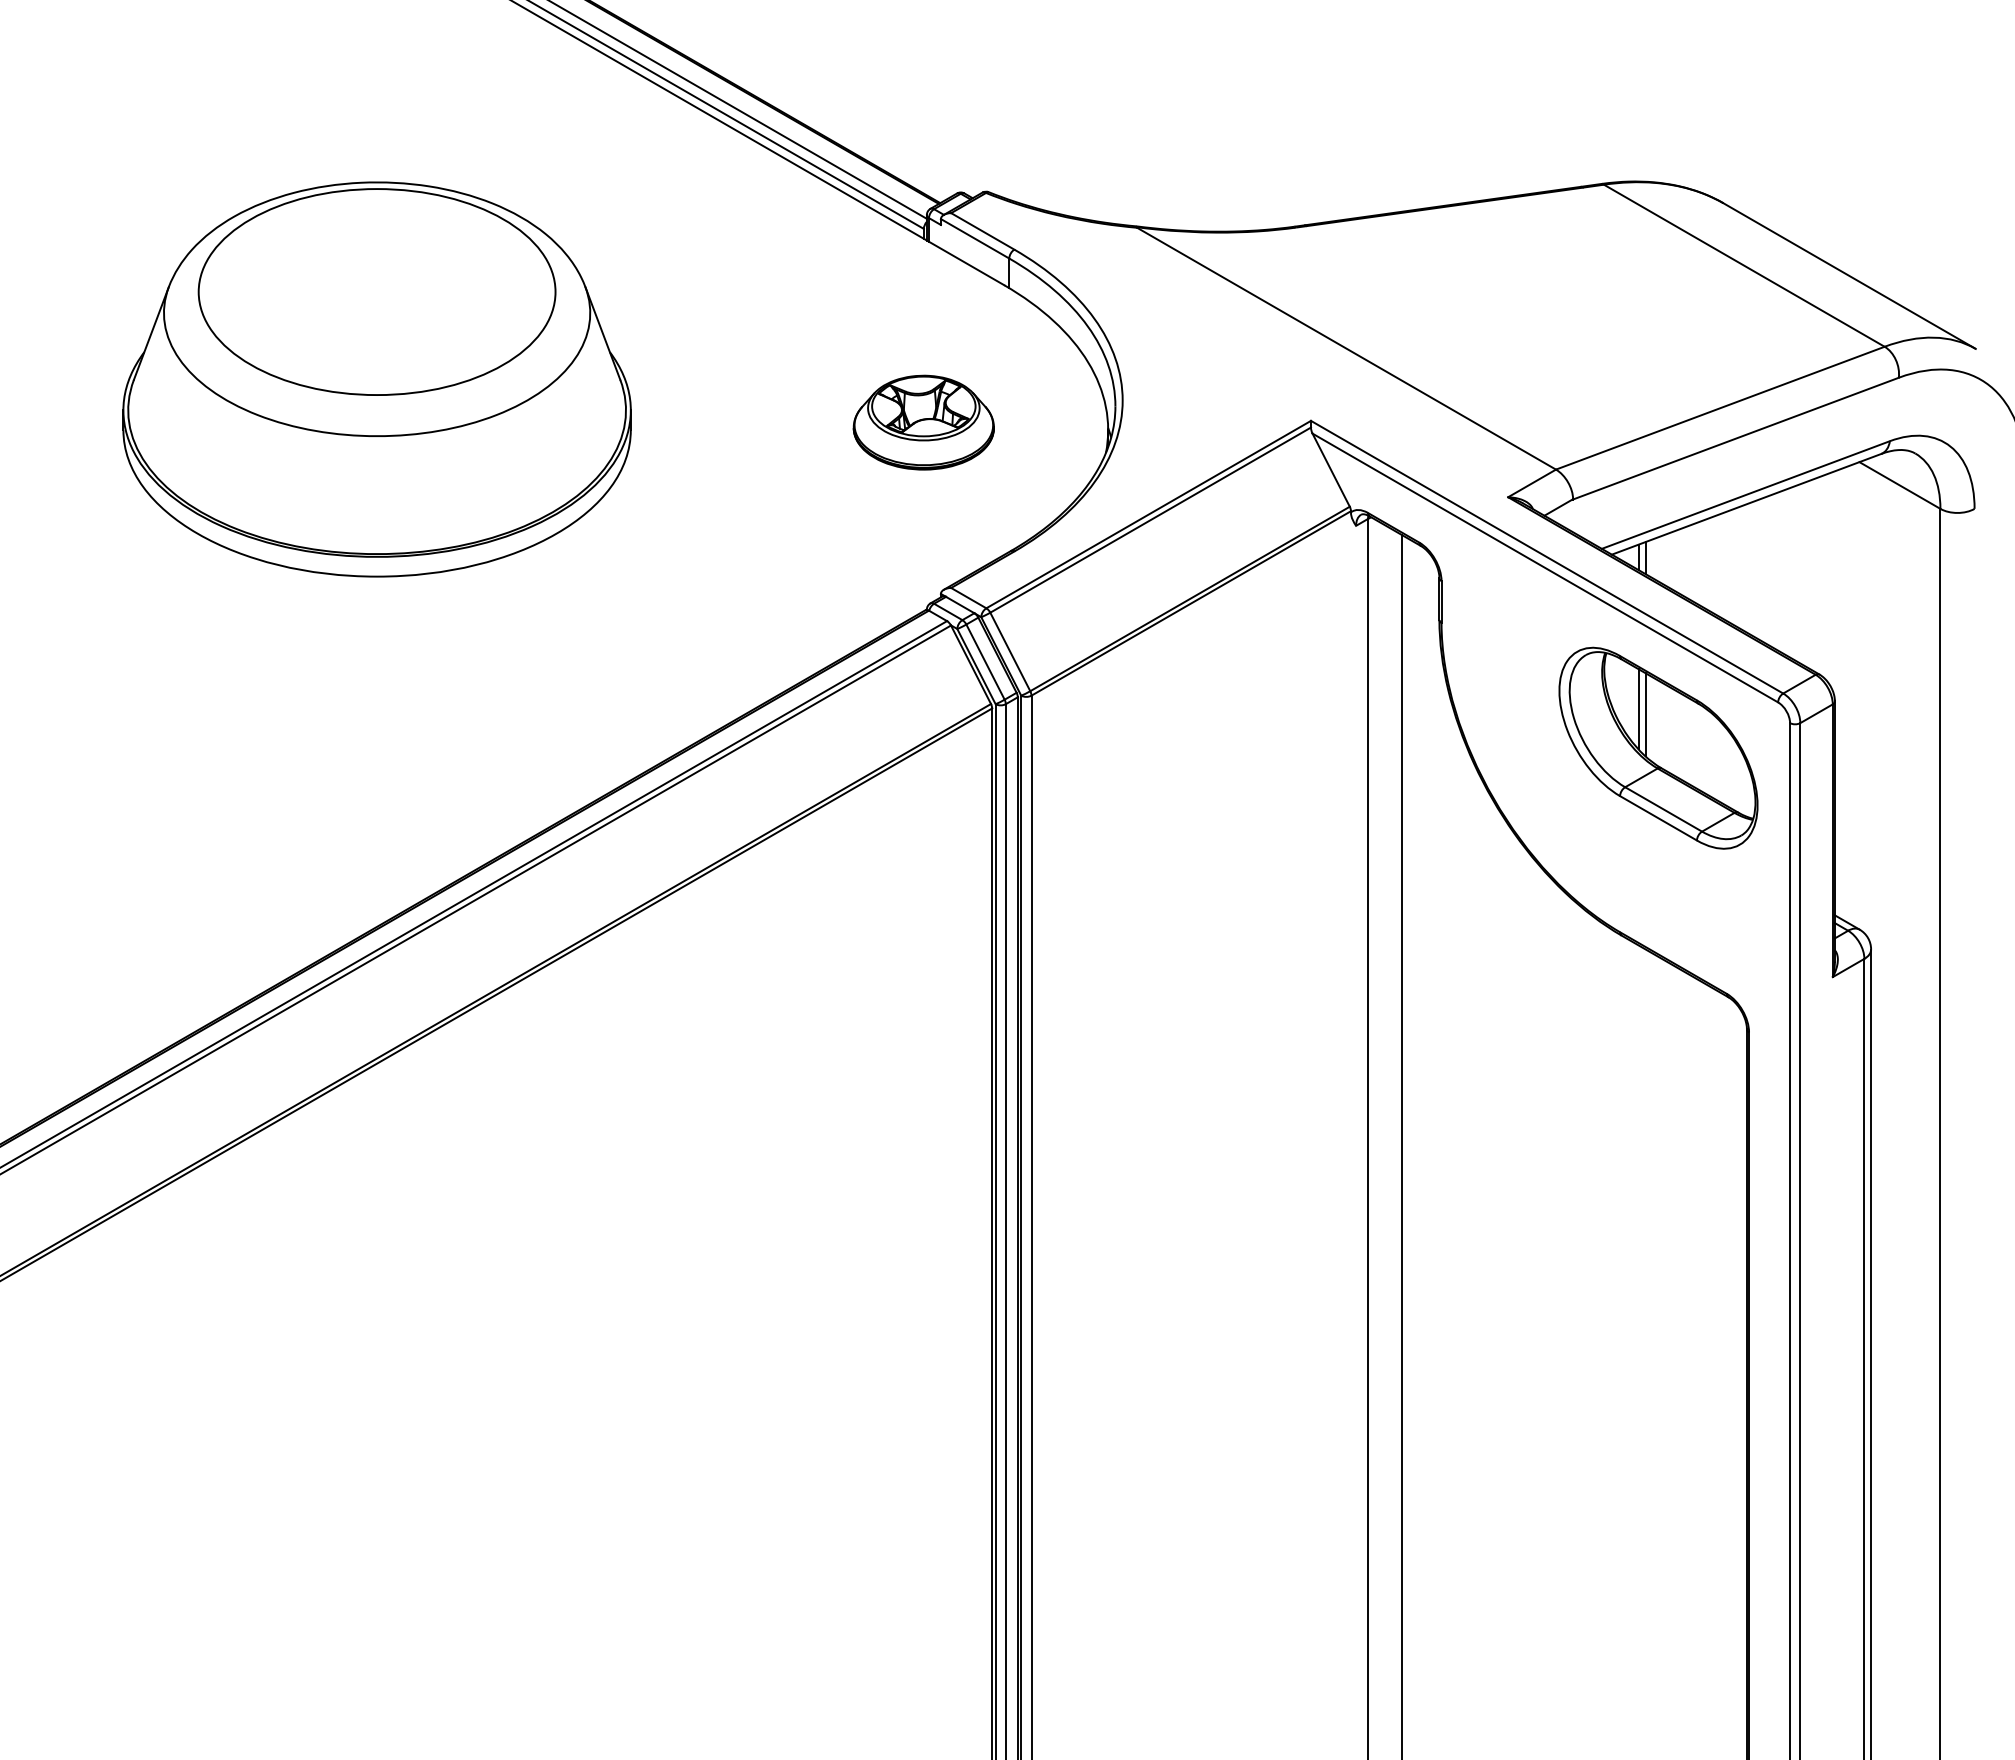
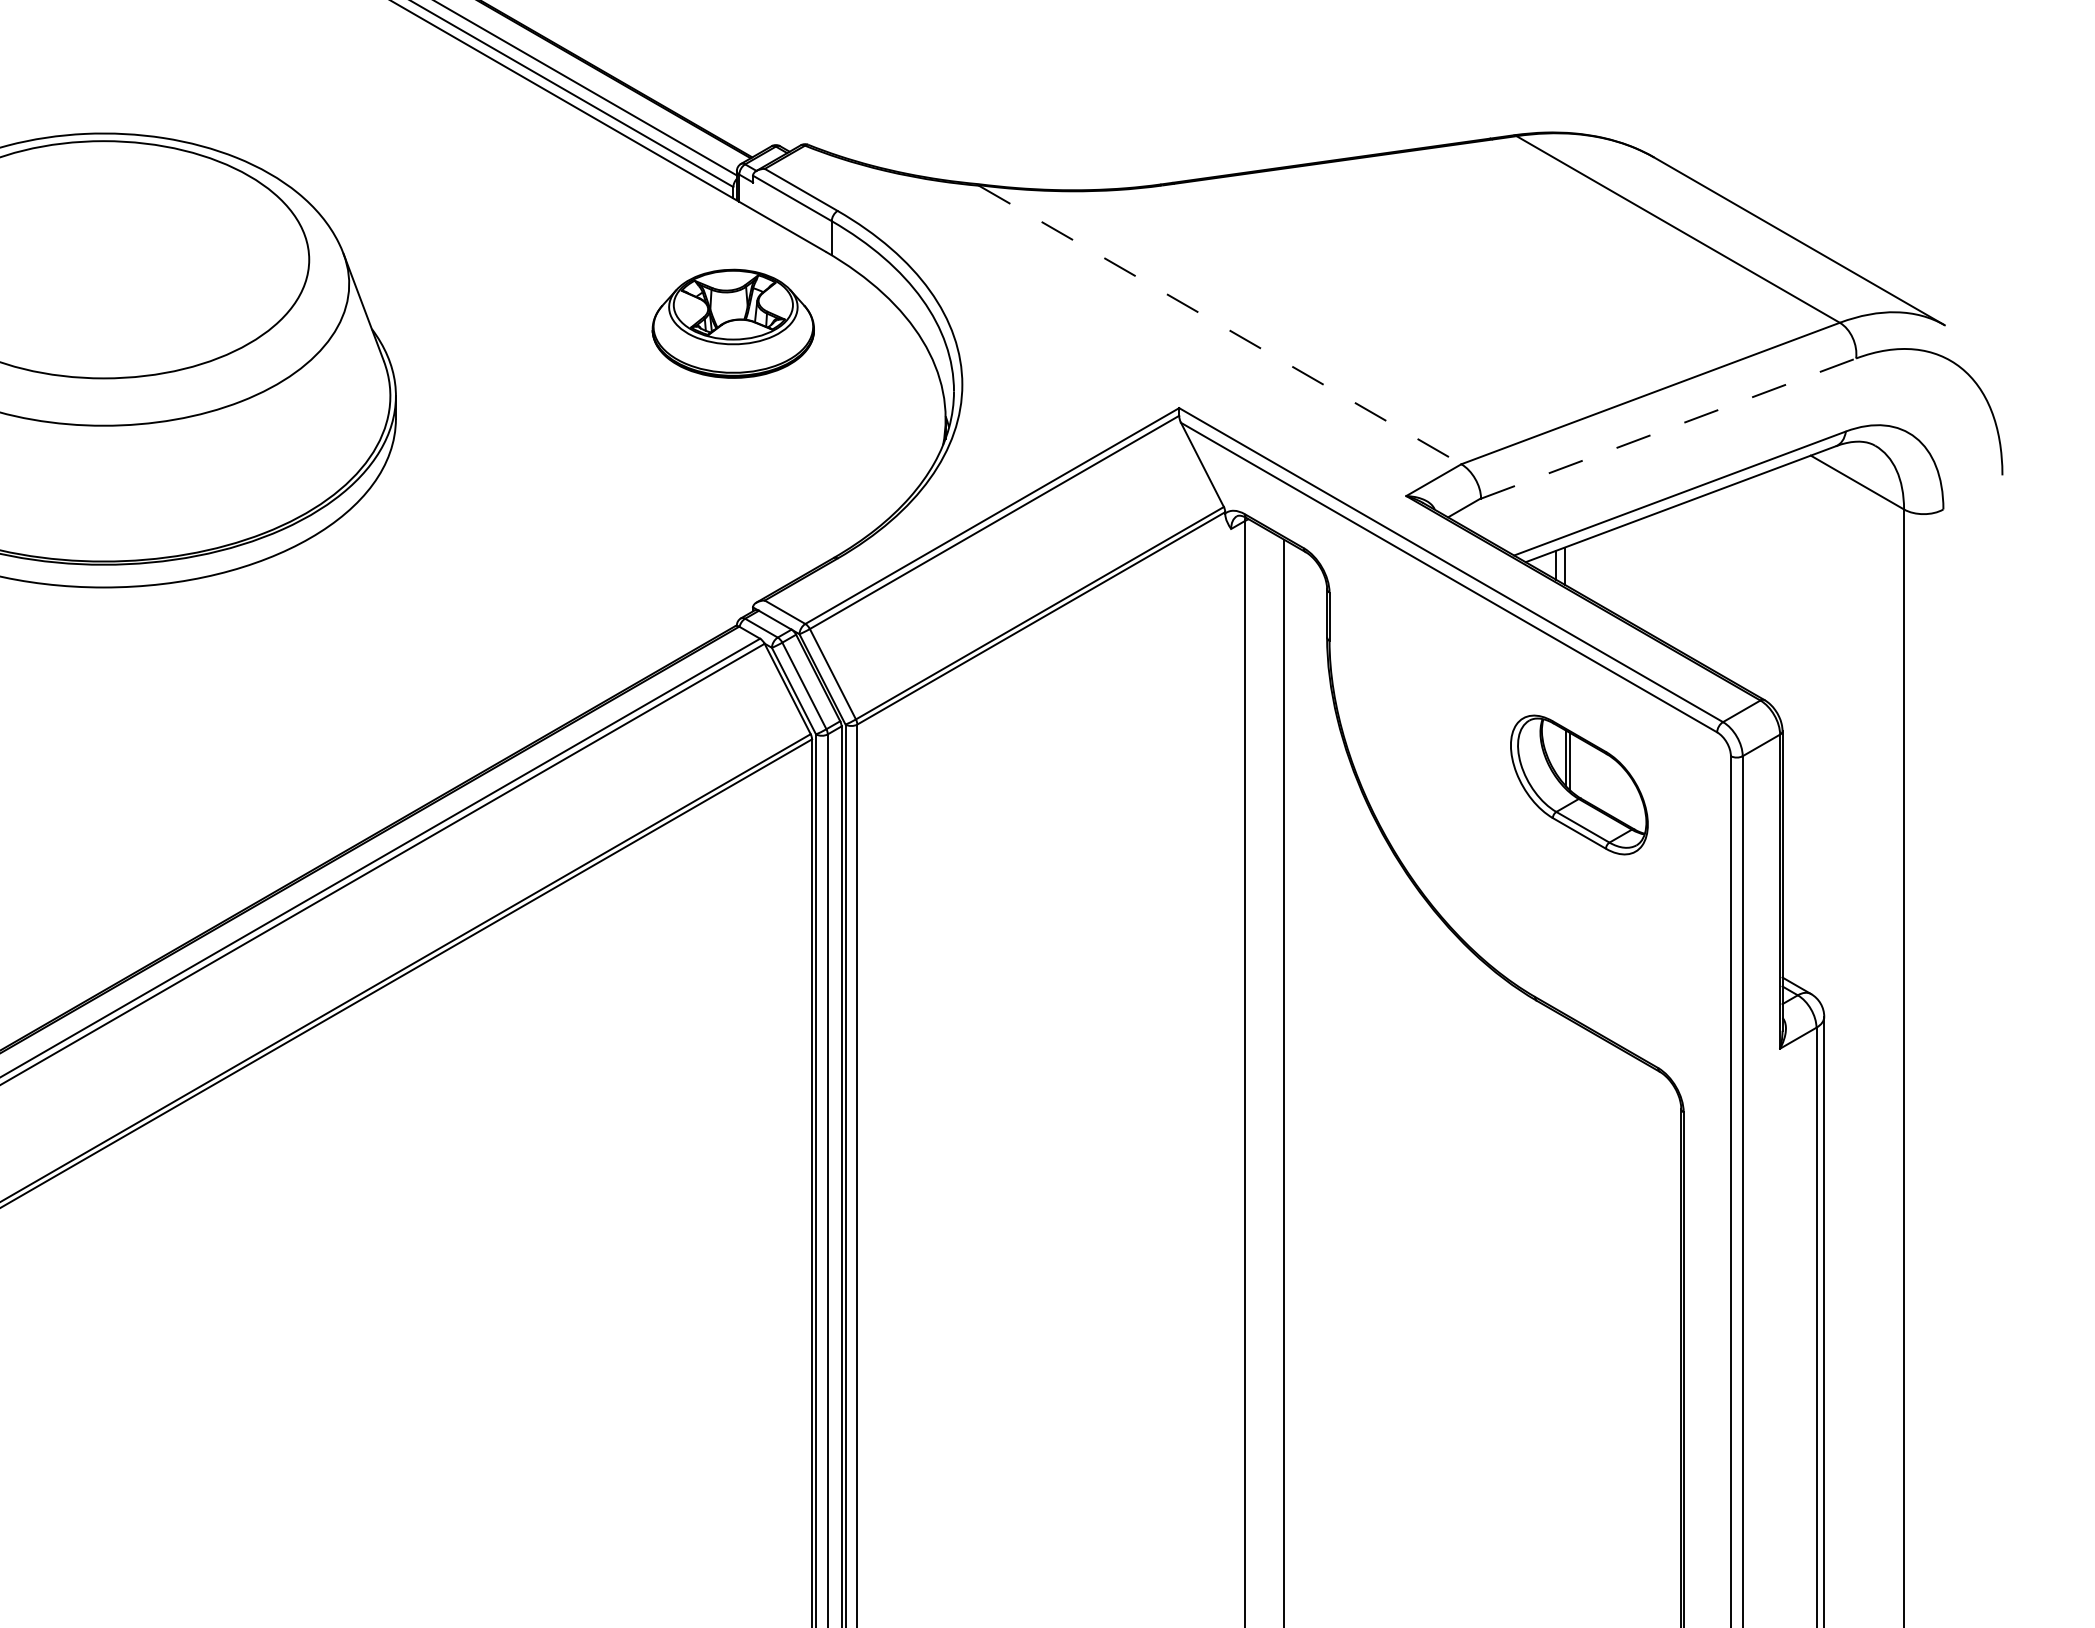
line: (1346, 348) -> (1220, 324), solid -> dashed
part: (923, 422) -> (732, 323), moved
line: (1735, 438) -> (1668, 428), solid -> dashed
part: (1658, 747) -> (1579, 784), size x0.6

